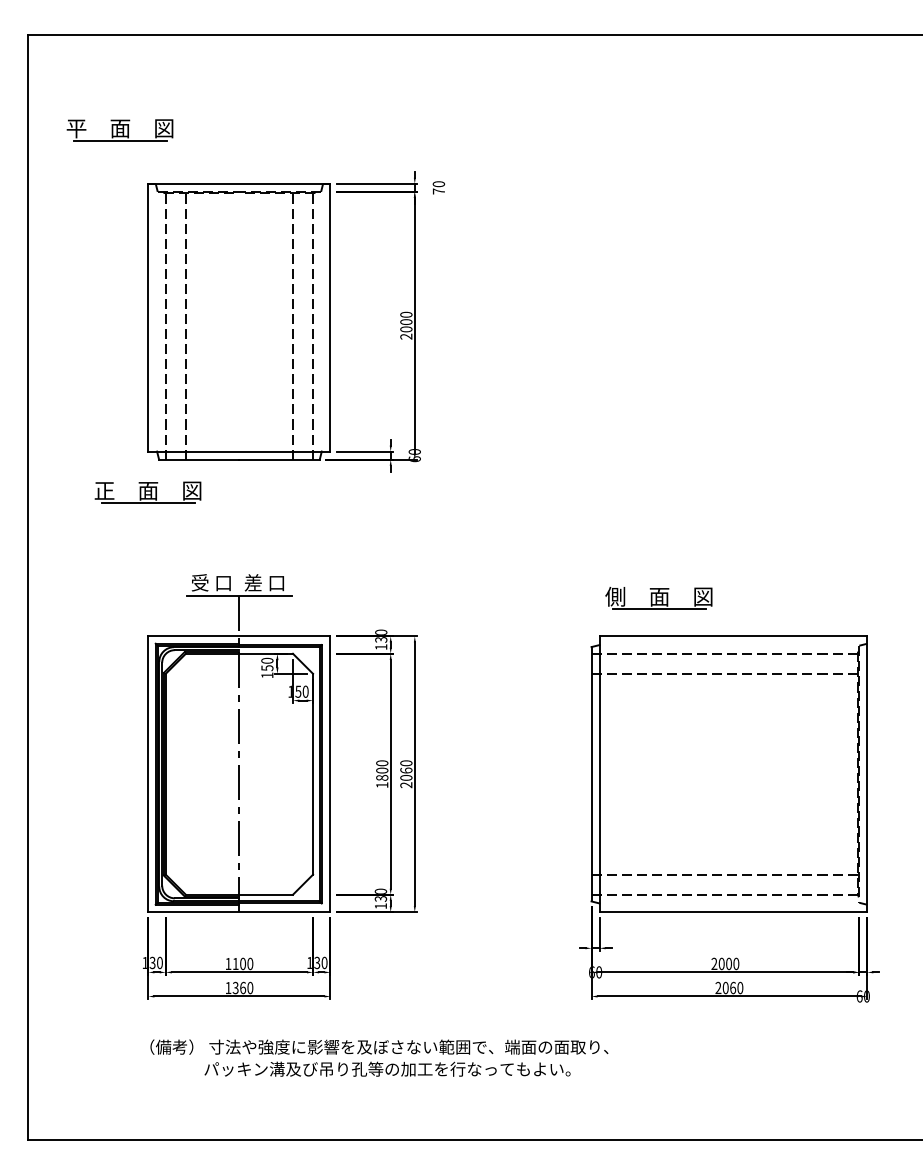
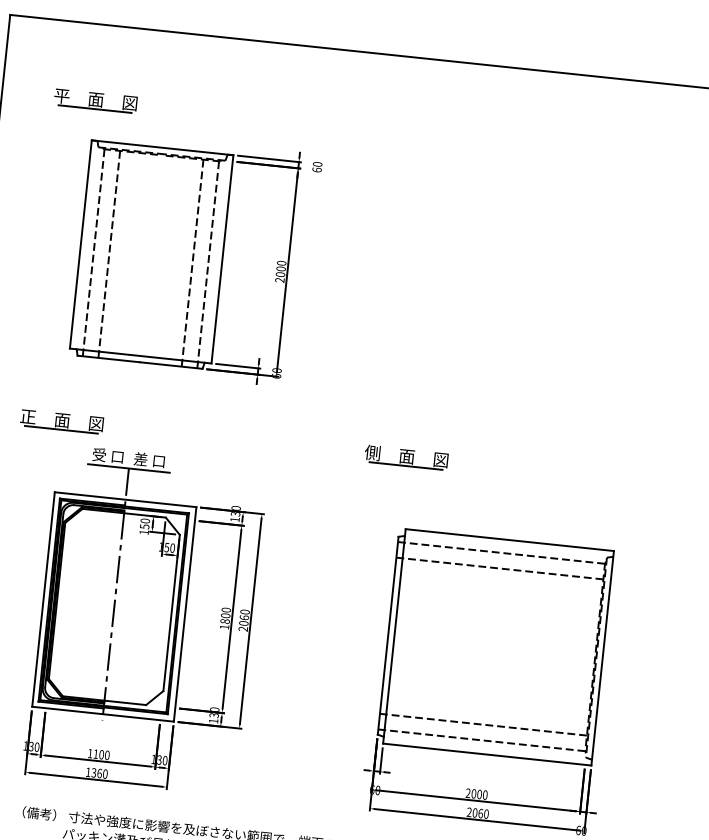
part: (119, 130) -> (95, 101), moved
text: (438, 191) -> (316, 170), 70 -> 60
part: (147, 492) -> (61, 421), moved
part: (658, 598) -> (406, 457), moved

